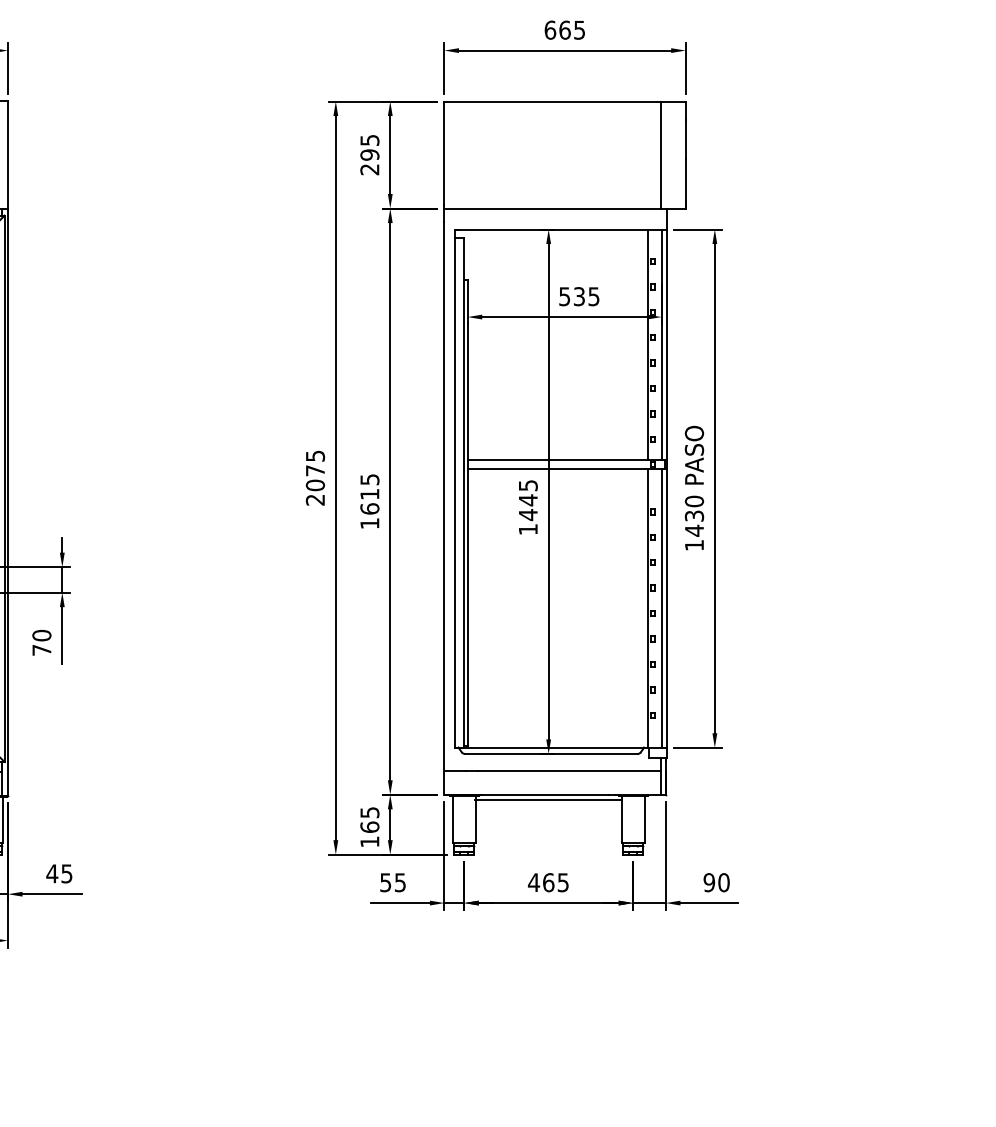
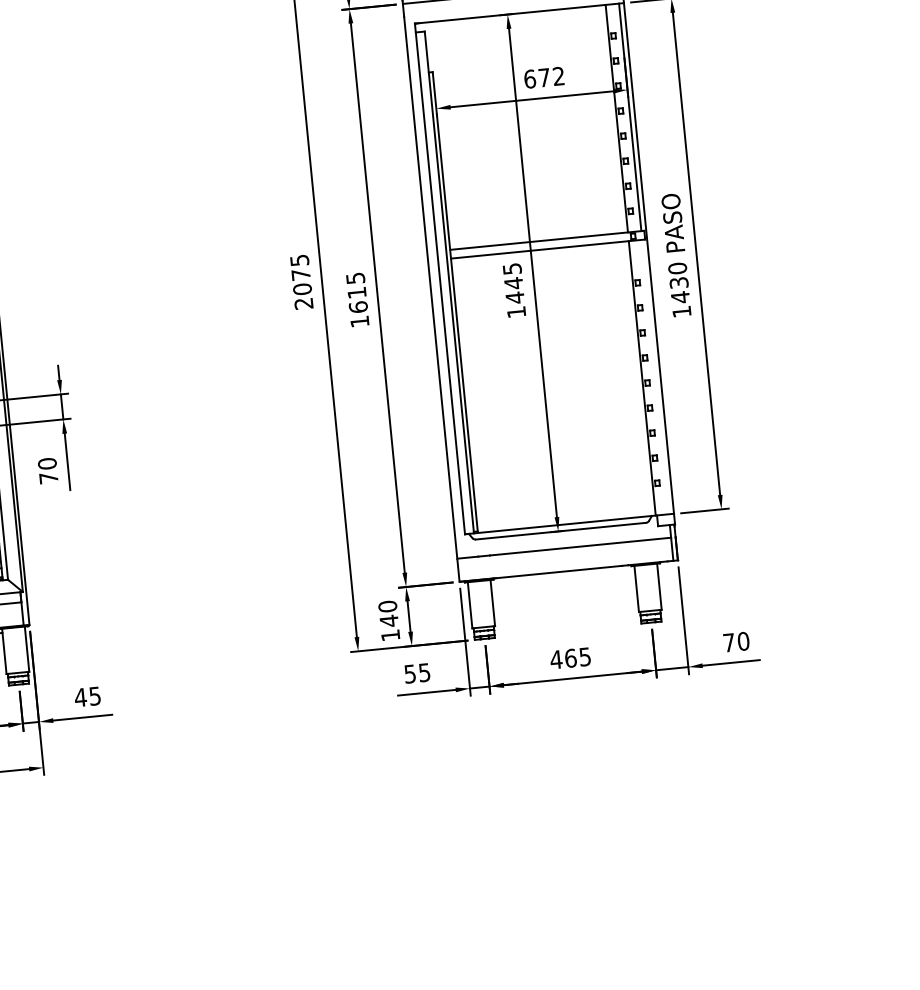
text: (579, 296) -> (544, 77), 535 -> 672
line: (661, 608) -> (655, 377), removed
line: (548, 800) -> (562, 577), removed
text: (369, 819) -> (388, 613), 165 -> 140
text: (709, 882) -> (729, 642), 90 -> 70

